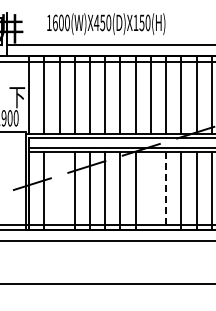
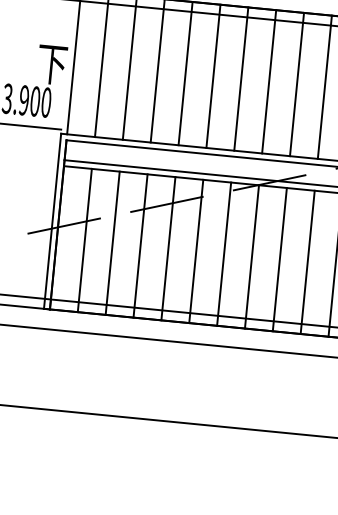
line: (59, 190) -> (112, 242), added
line: (150, 190) -> (279, 258), added
line: (166, 191) -> (308, 263), dashed -> solid

